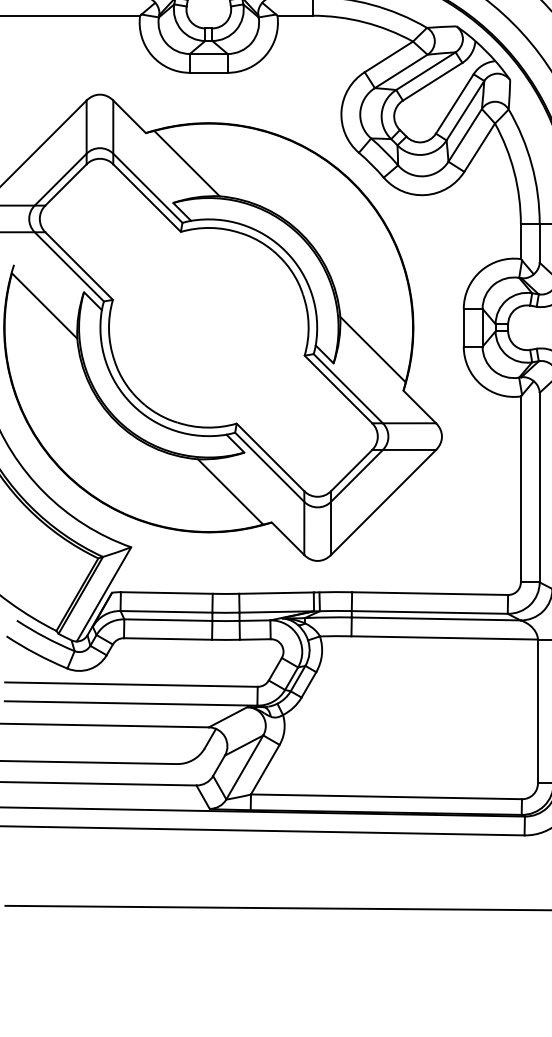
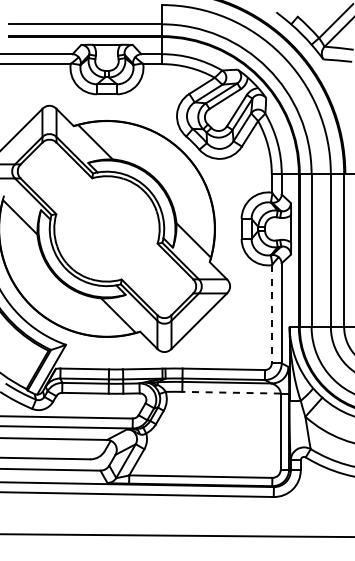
line: (520, 489) -> (271, 314), solid -> dashed
line: (444, 637) -> (231, 392), solid -> dashed

